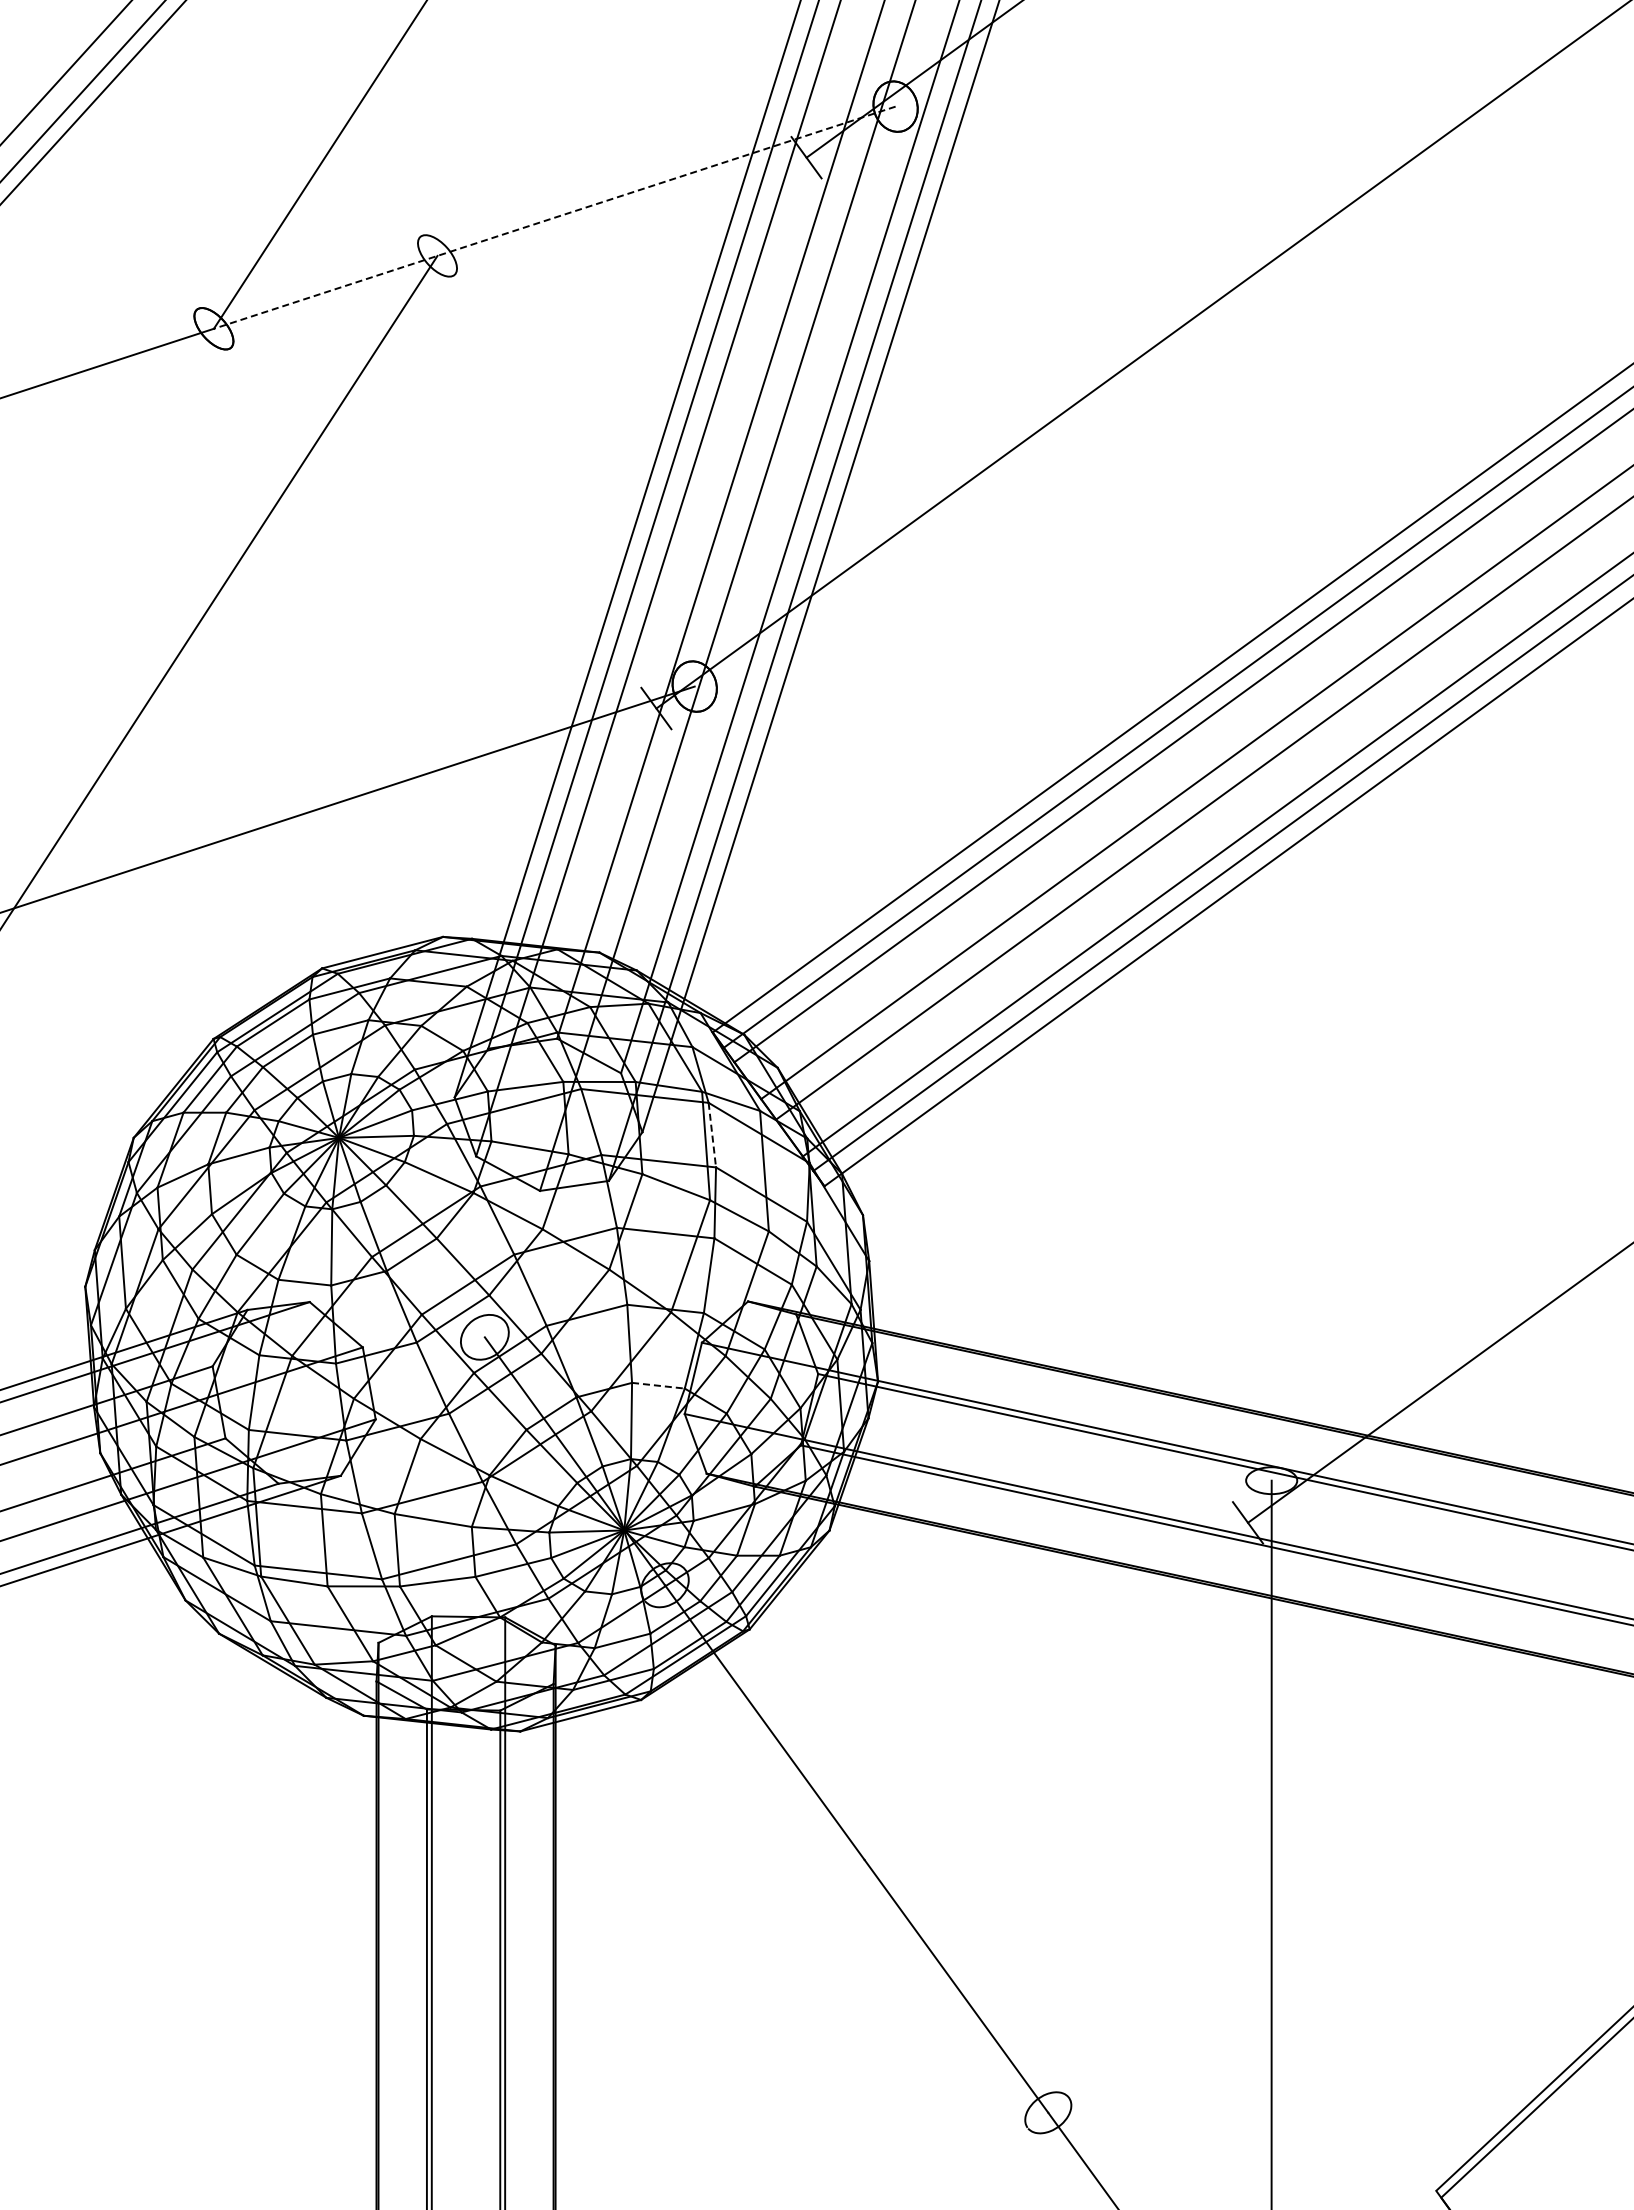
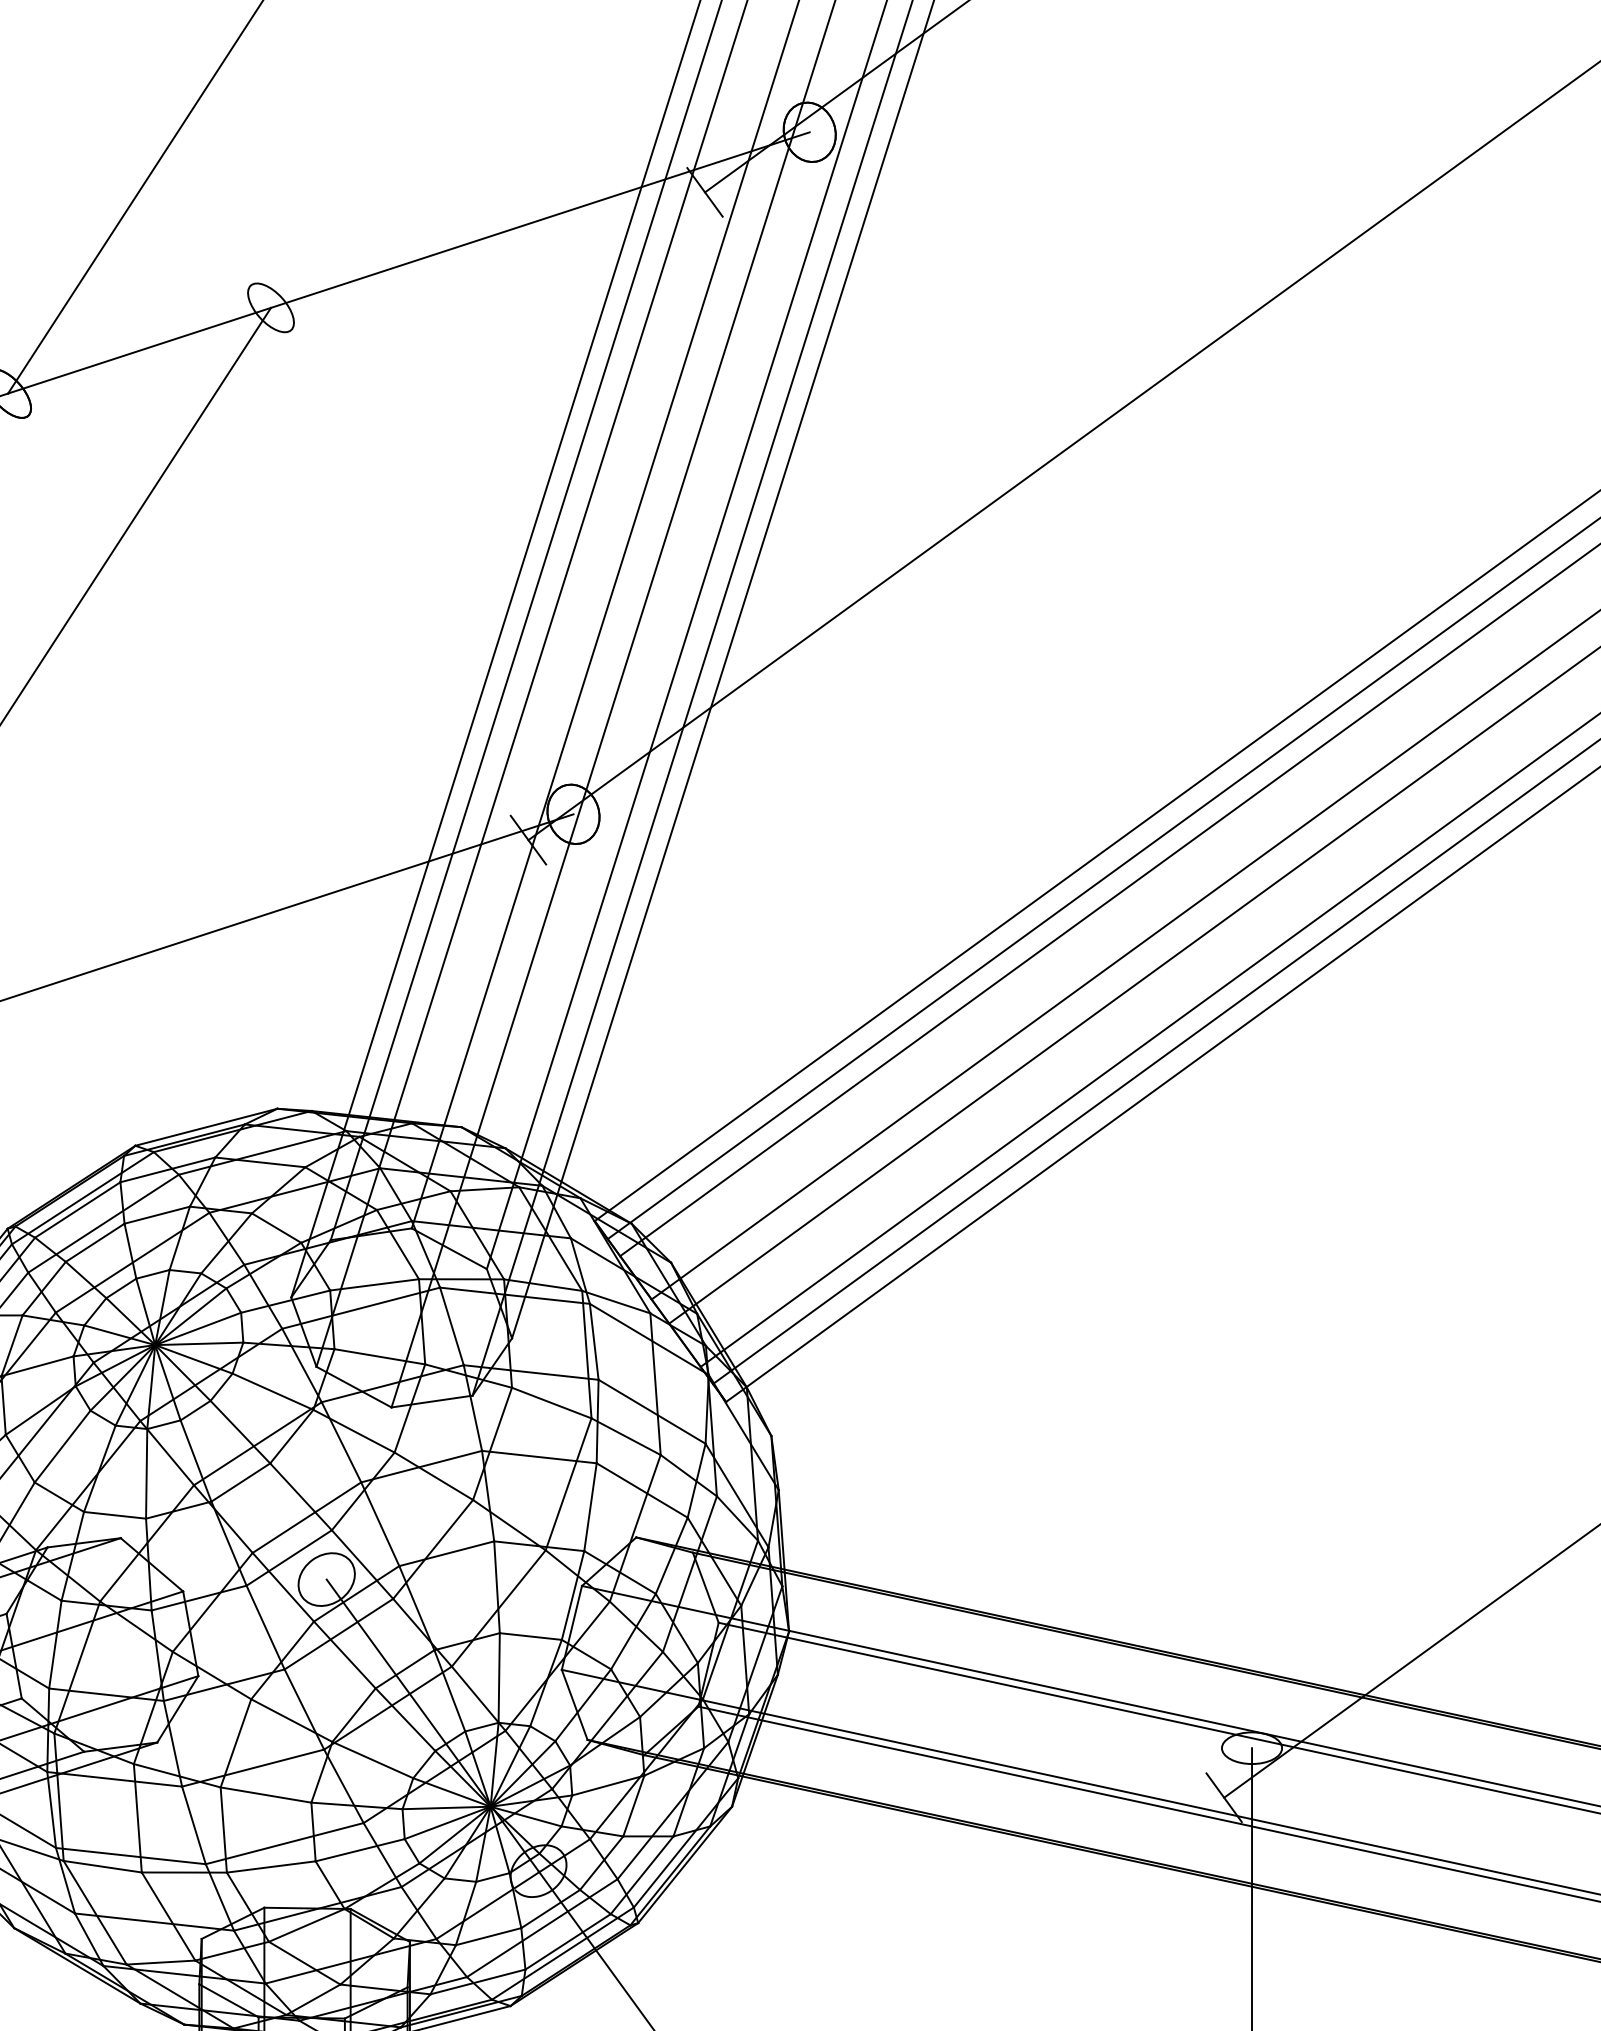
line: (554, 217) -> (408, 262), dashed -> solid
line: (712, 1135) -> (594, 1342), dashed -> solid
line: (658, 1385) -> (530, 1636), dashed -> solid

